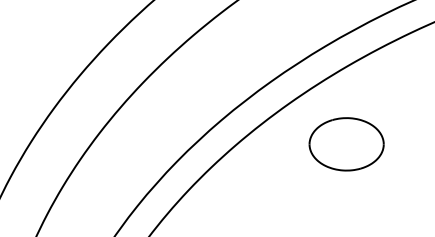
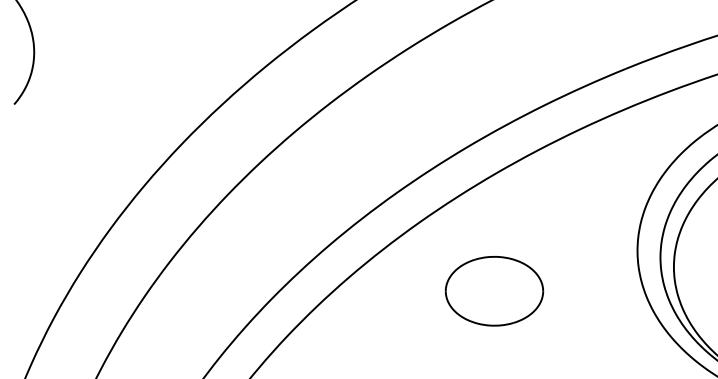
part: (346, 144) -> (494, 291), moved

